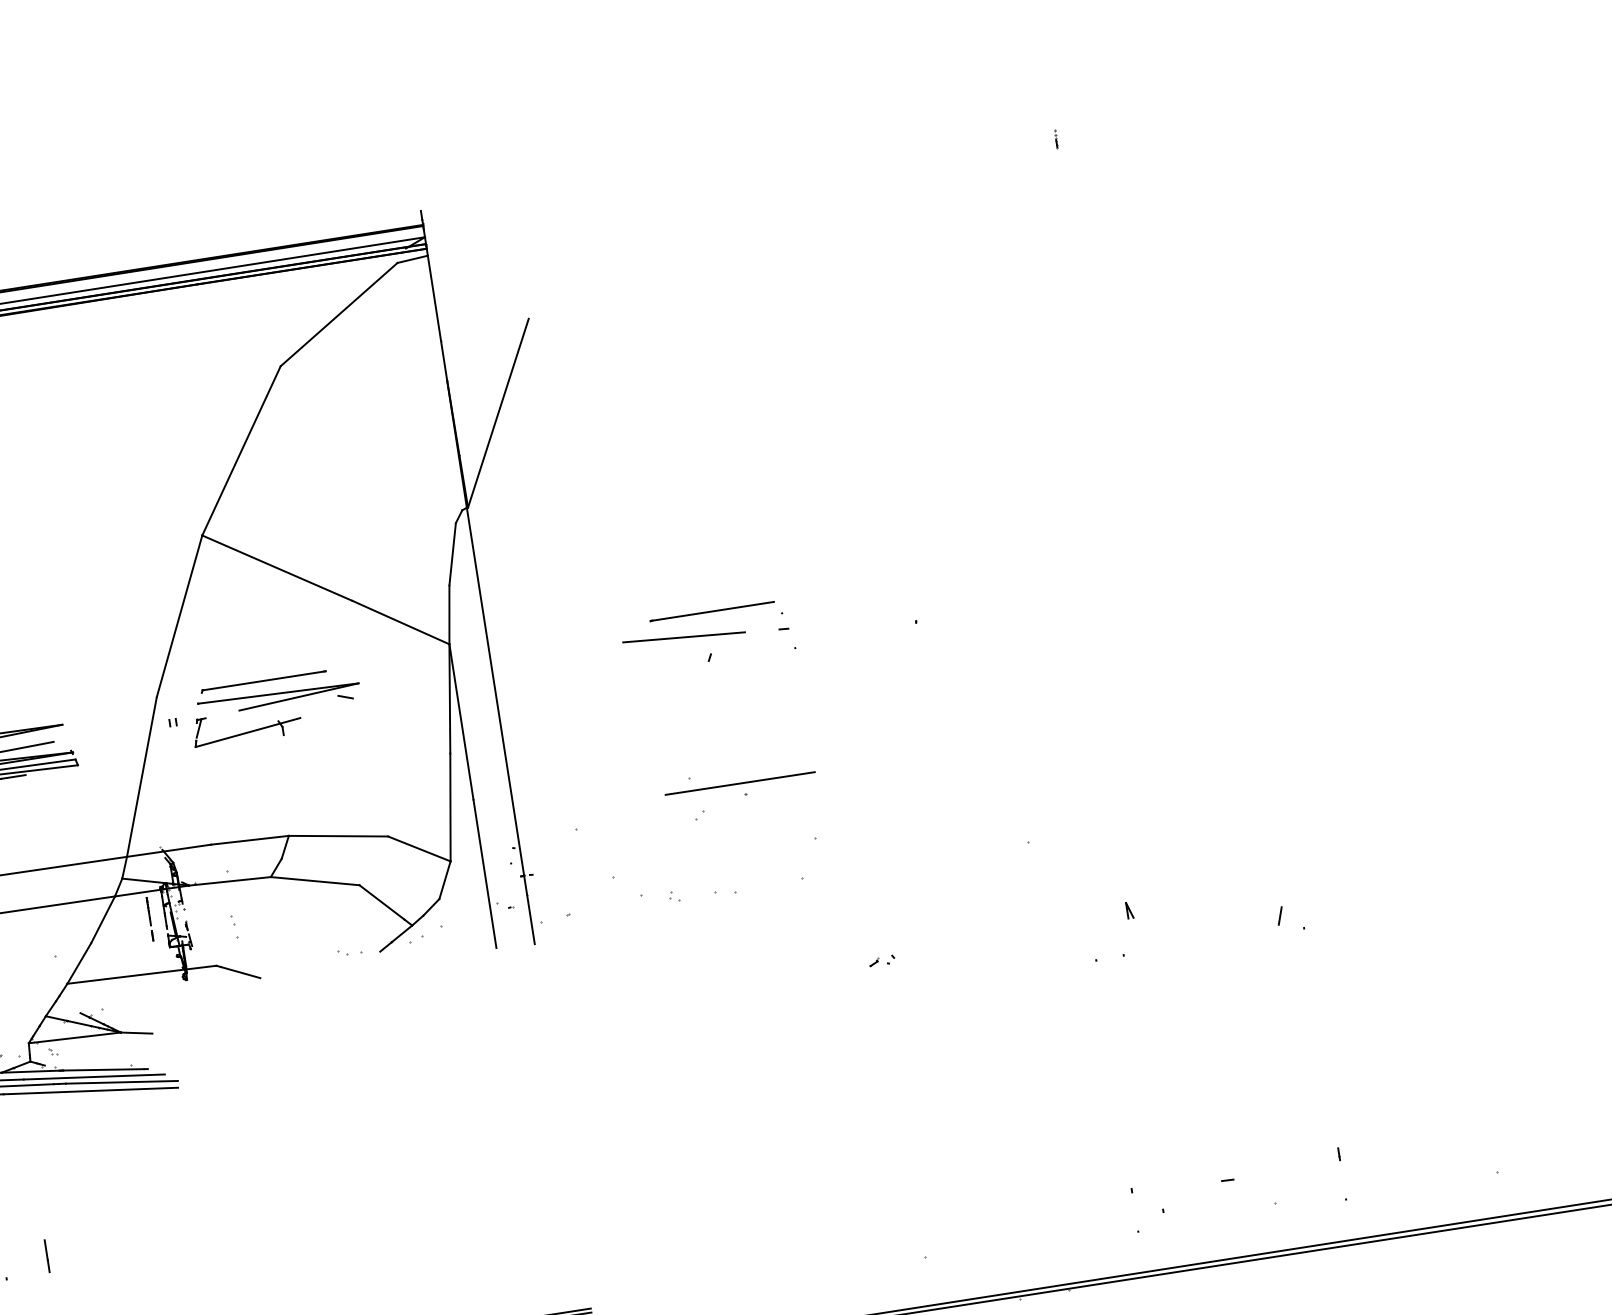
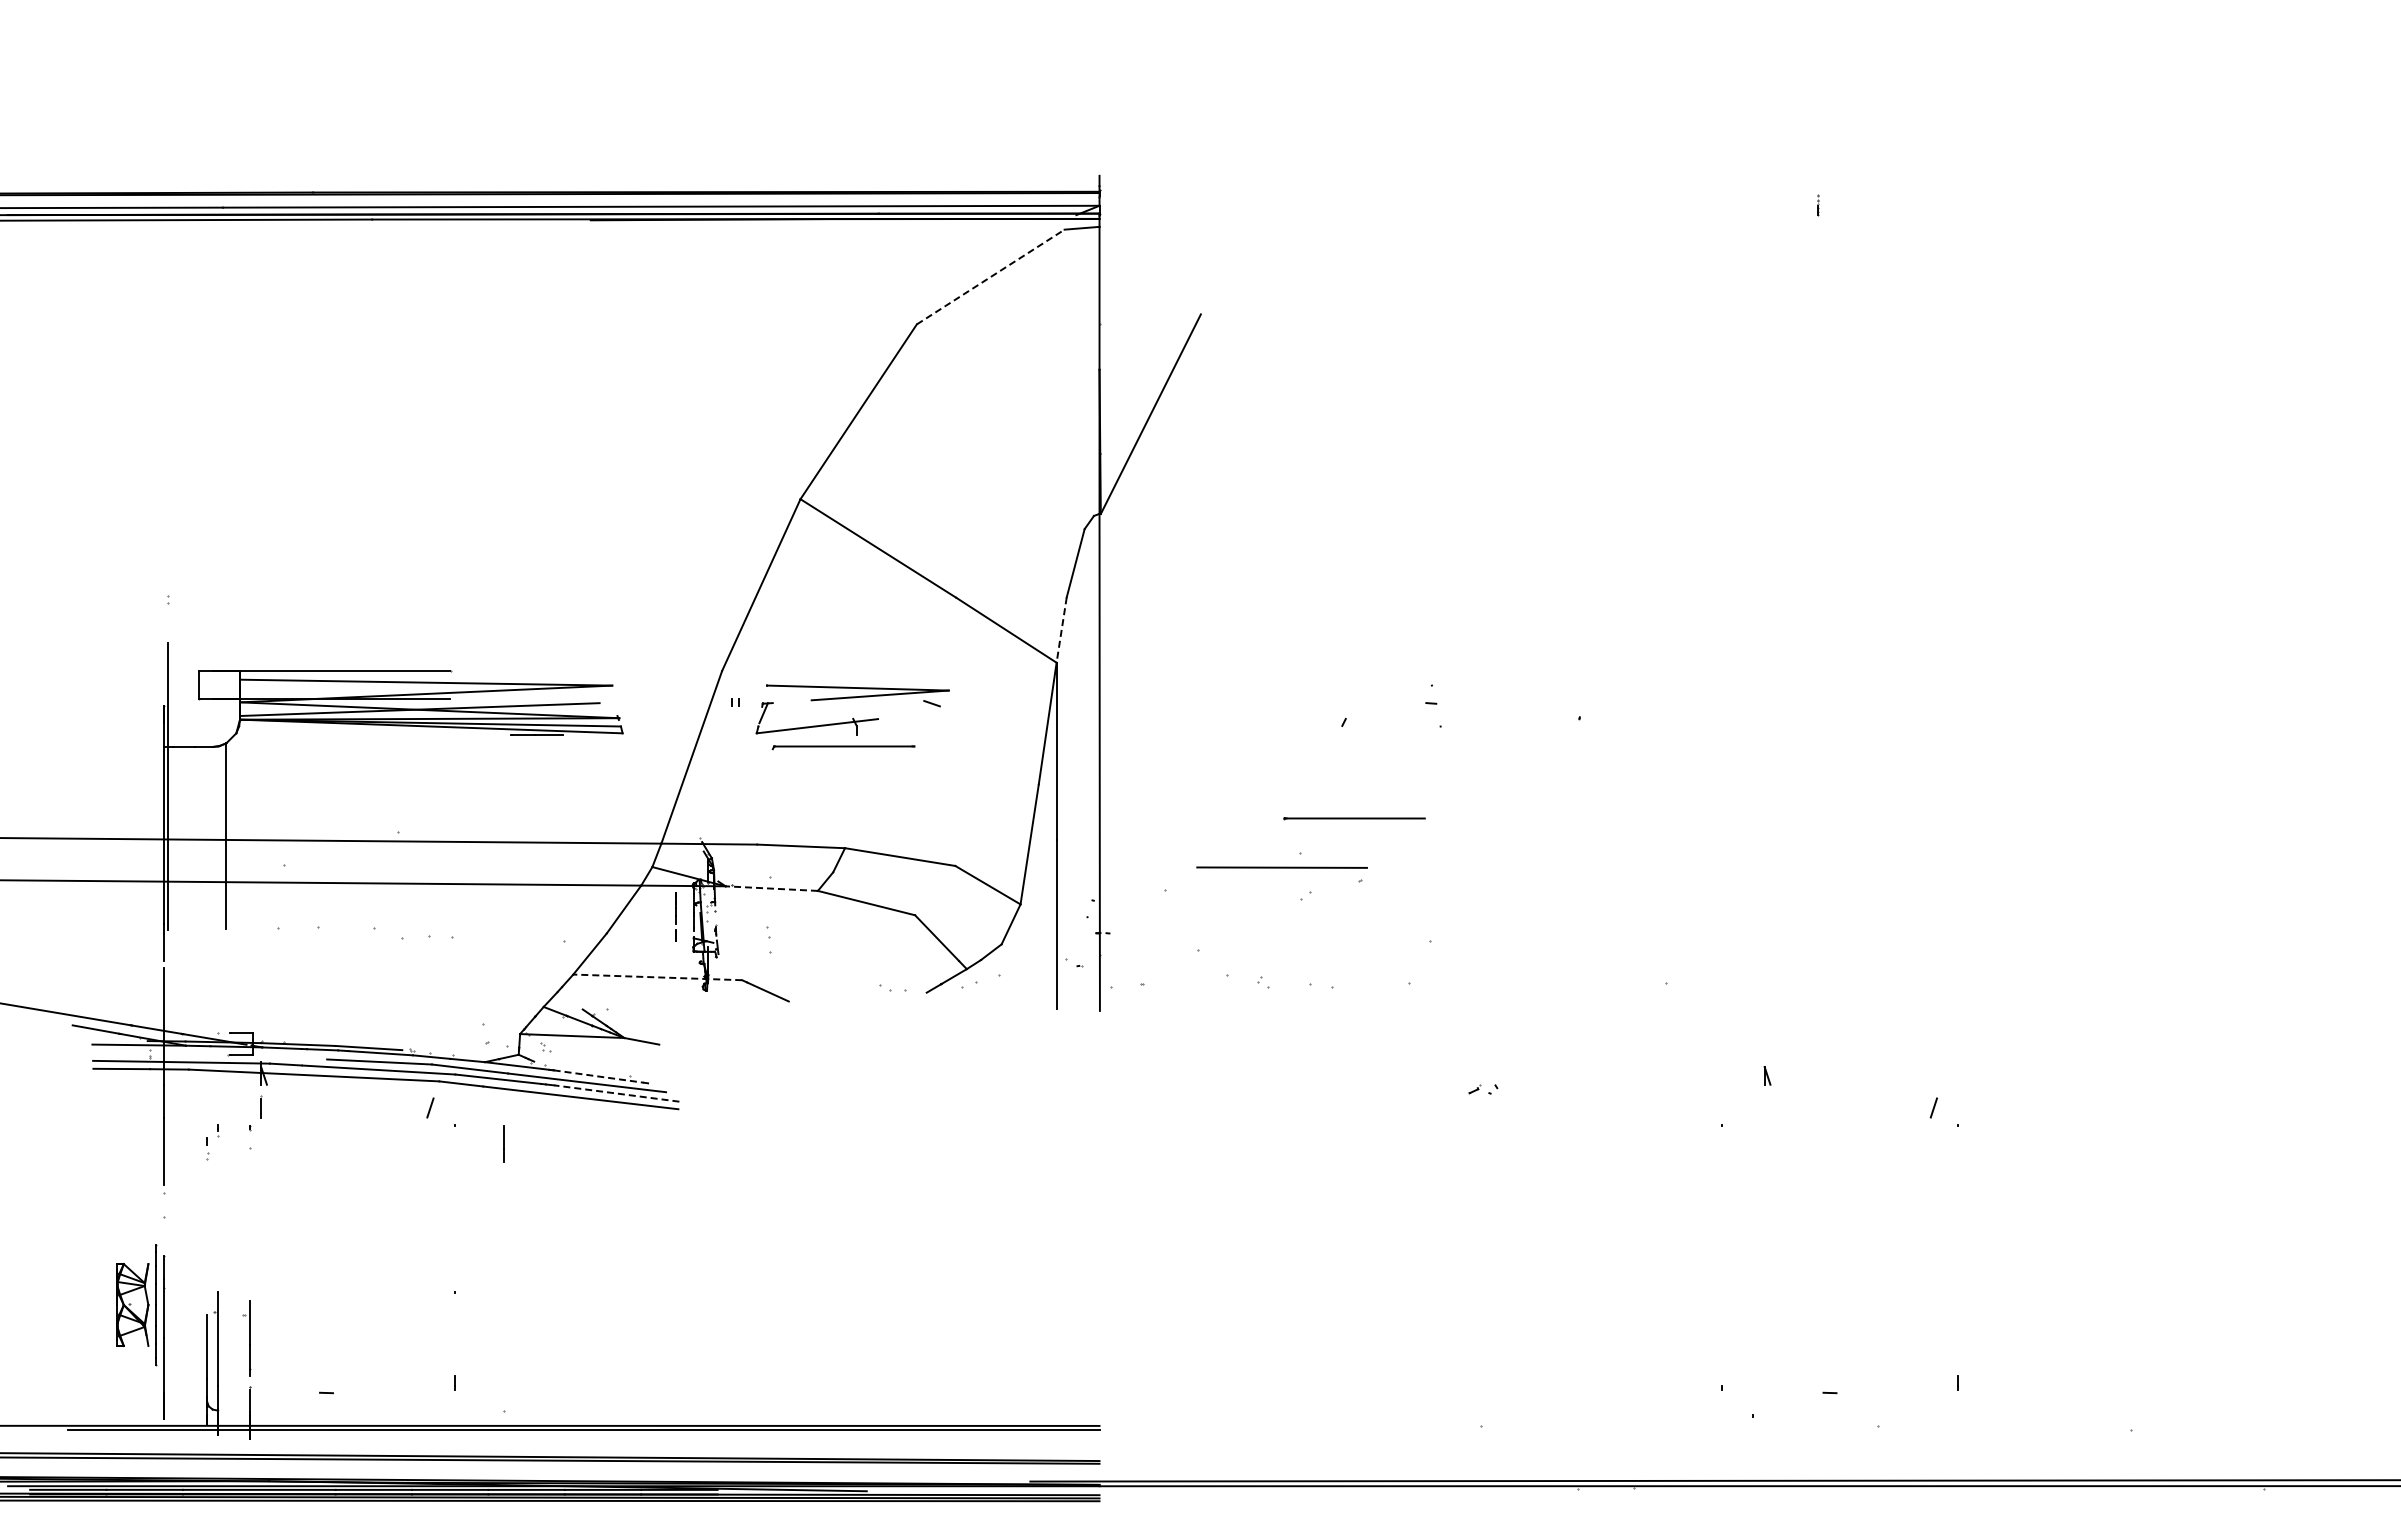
line: (339, 315) -> (990, 277), solid -> dashed
line: (712, 611) -> (1354, 818), moved
line: (449, 615) -> (1061, 630), solid -> dashed
line: (683, 637) -> (1318, 695), removed
part: (263, 681) -> (843, 747), moved
line: (739, 783) -> (1281, 867), moved
line: (229, 881) -> (771, 888), solid -> dashed
line: (141, 974) -> (657, 977), solid -> dashed
line: (103, 1069) -> (598, 1076), solid -> dashed
line: (121, 1082) -> (616, 1093), solid -> dashed
line: (46, 1255) -> (503, 1143), moved

